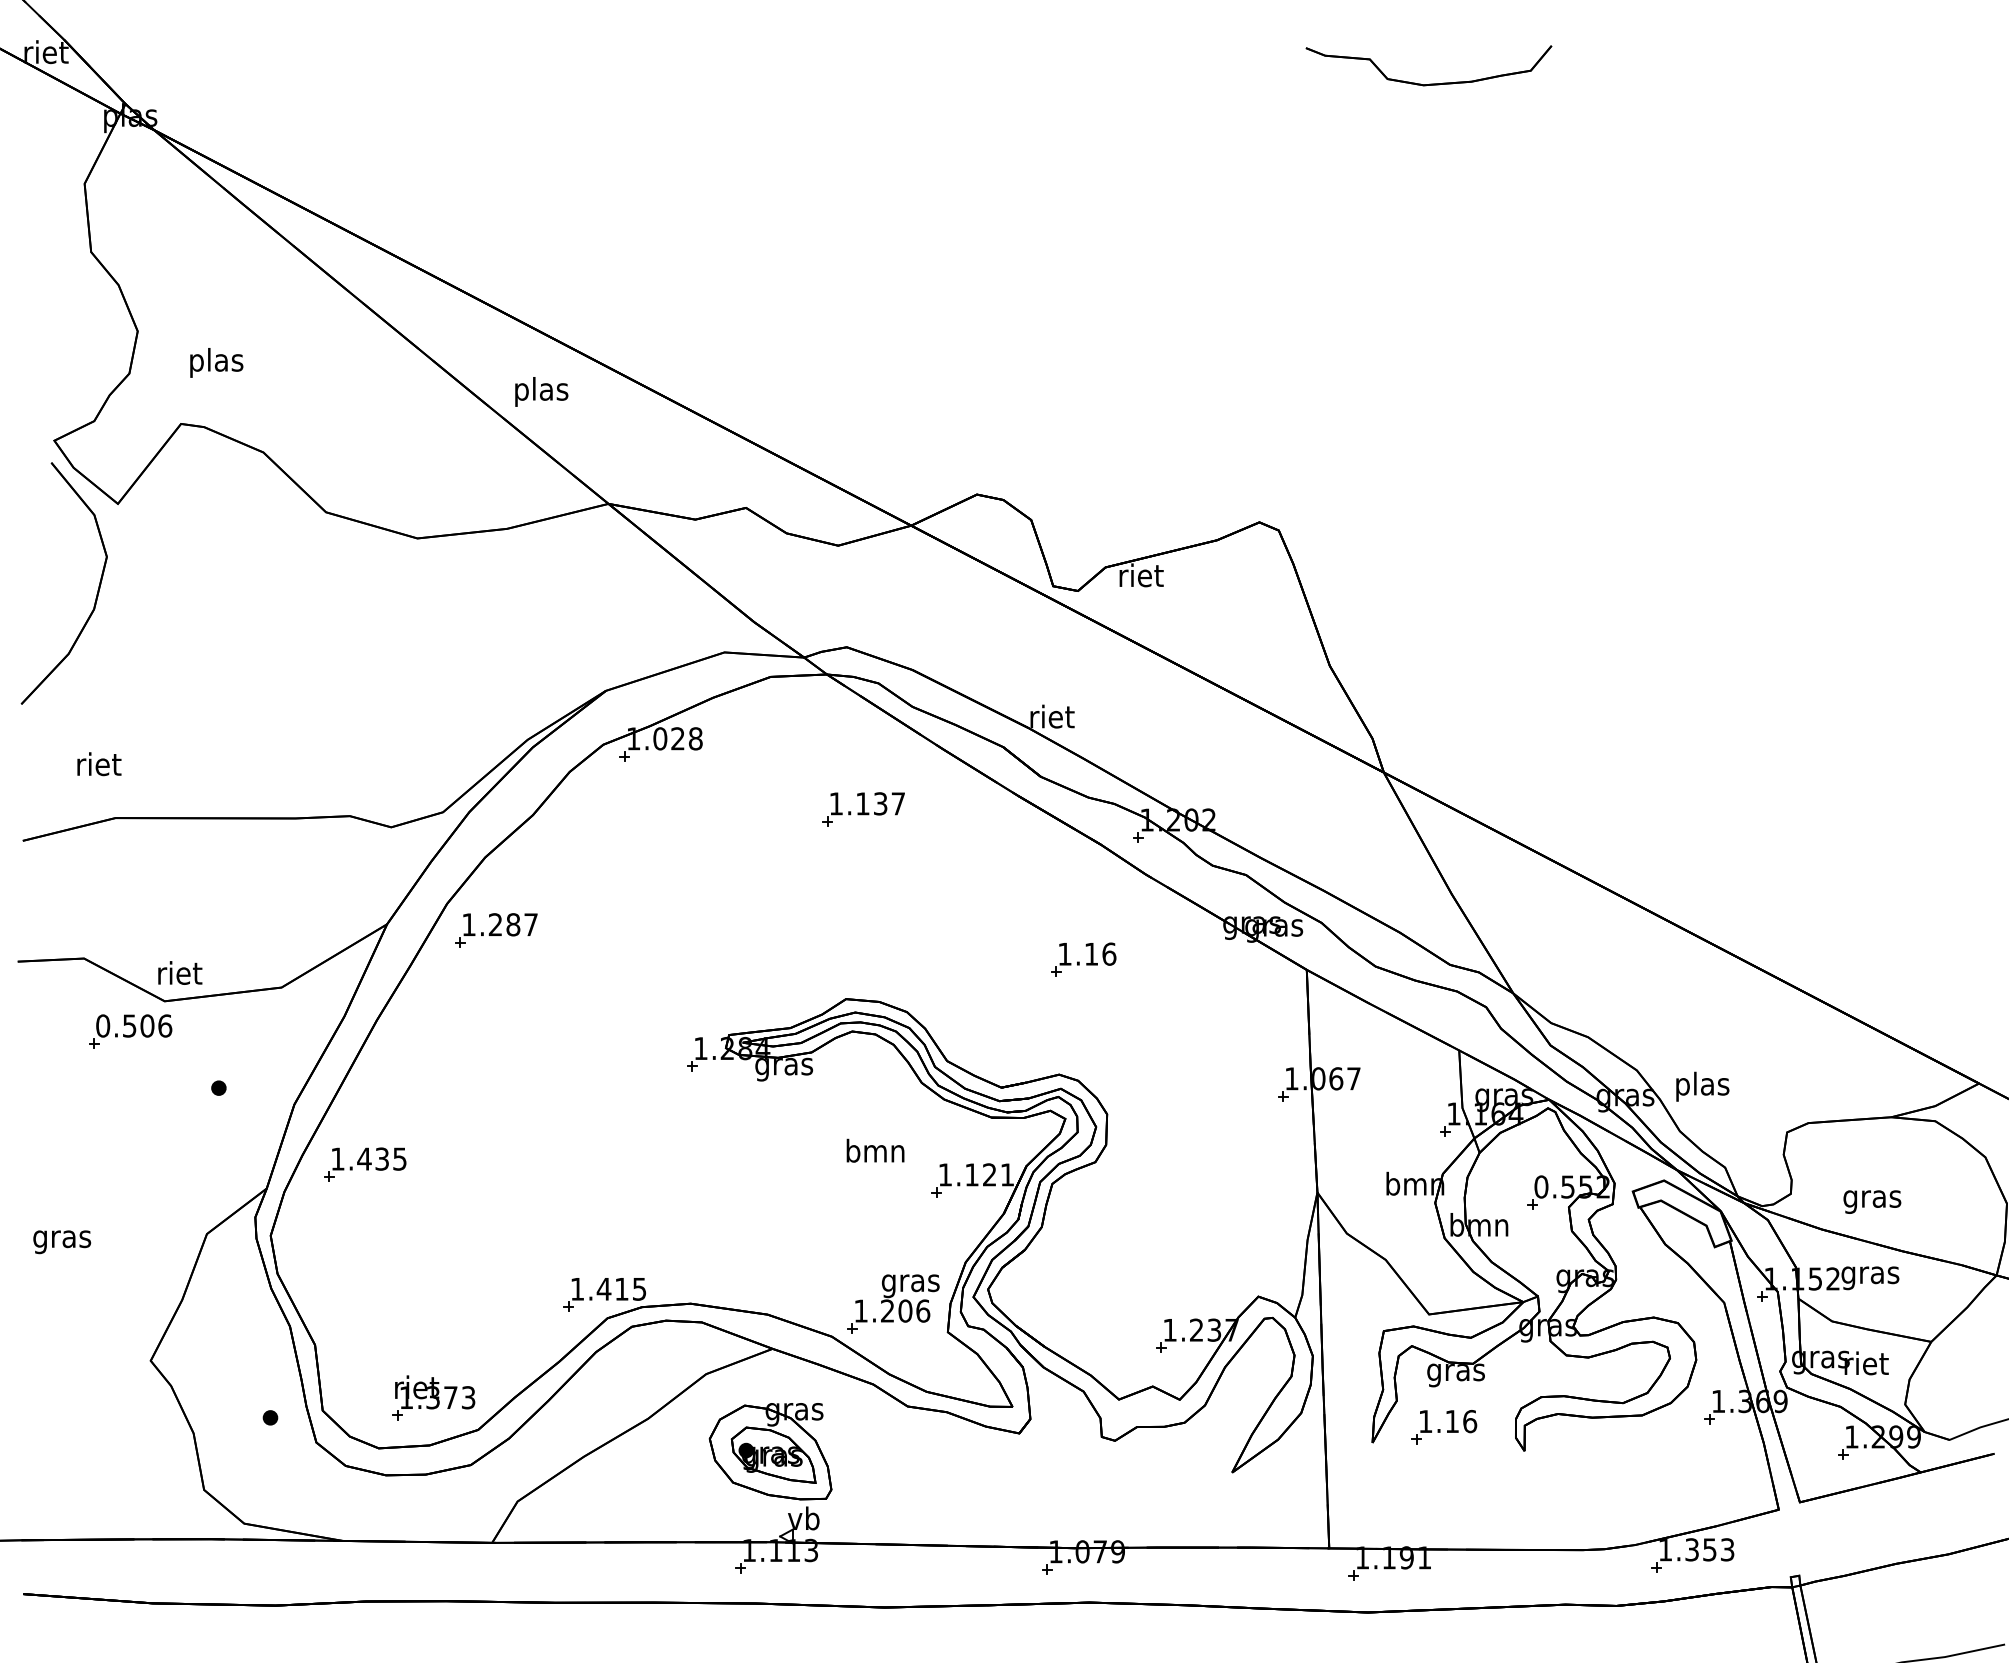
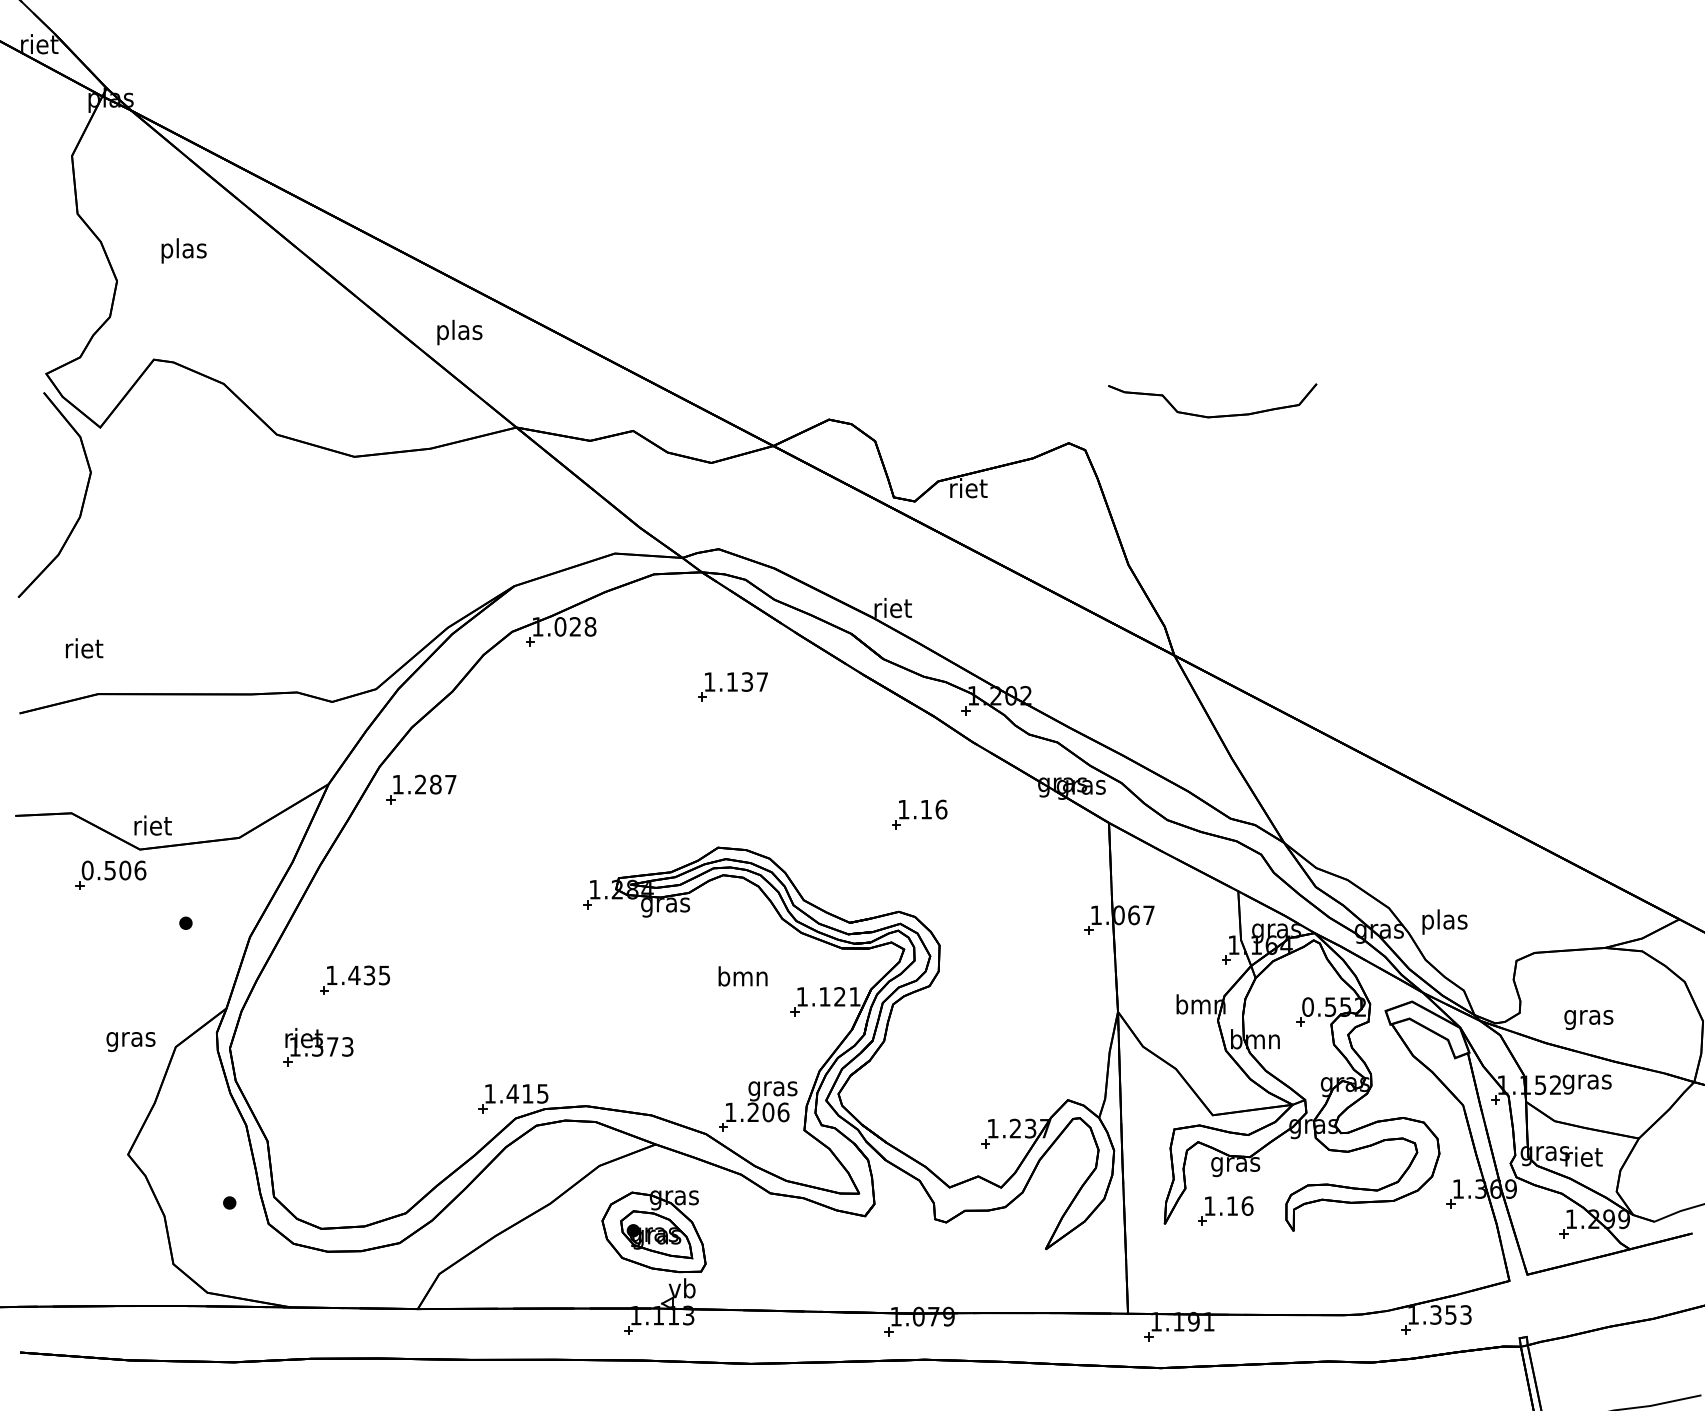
part: (1432, 83) -> (1215, 415), moved
text: (216, 362) -> (183, 250), moved
part: (364, 1163) -> (354, 979), moved
text: (61, 1241) -> (130, 1041), moved
part: (434, 1398) -> (318, 1047), moved

